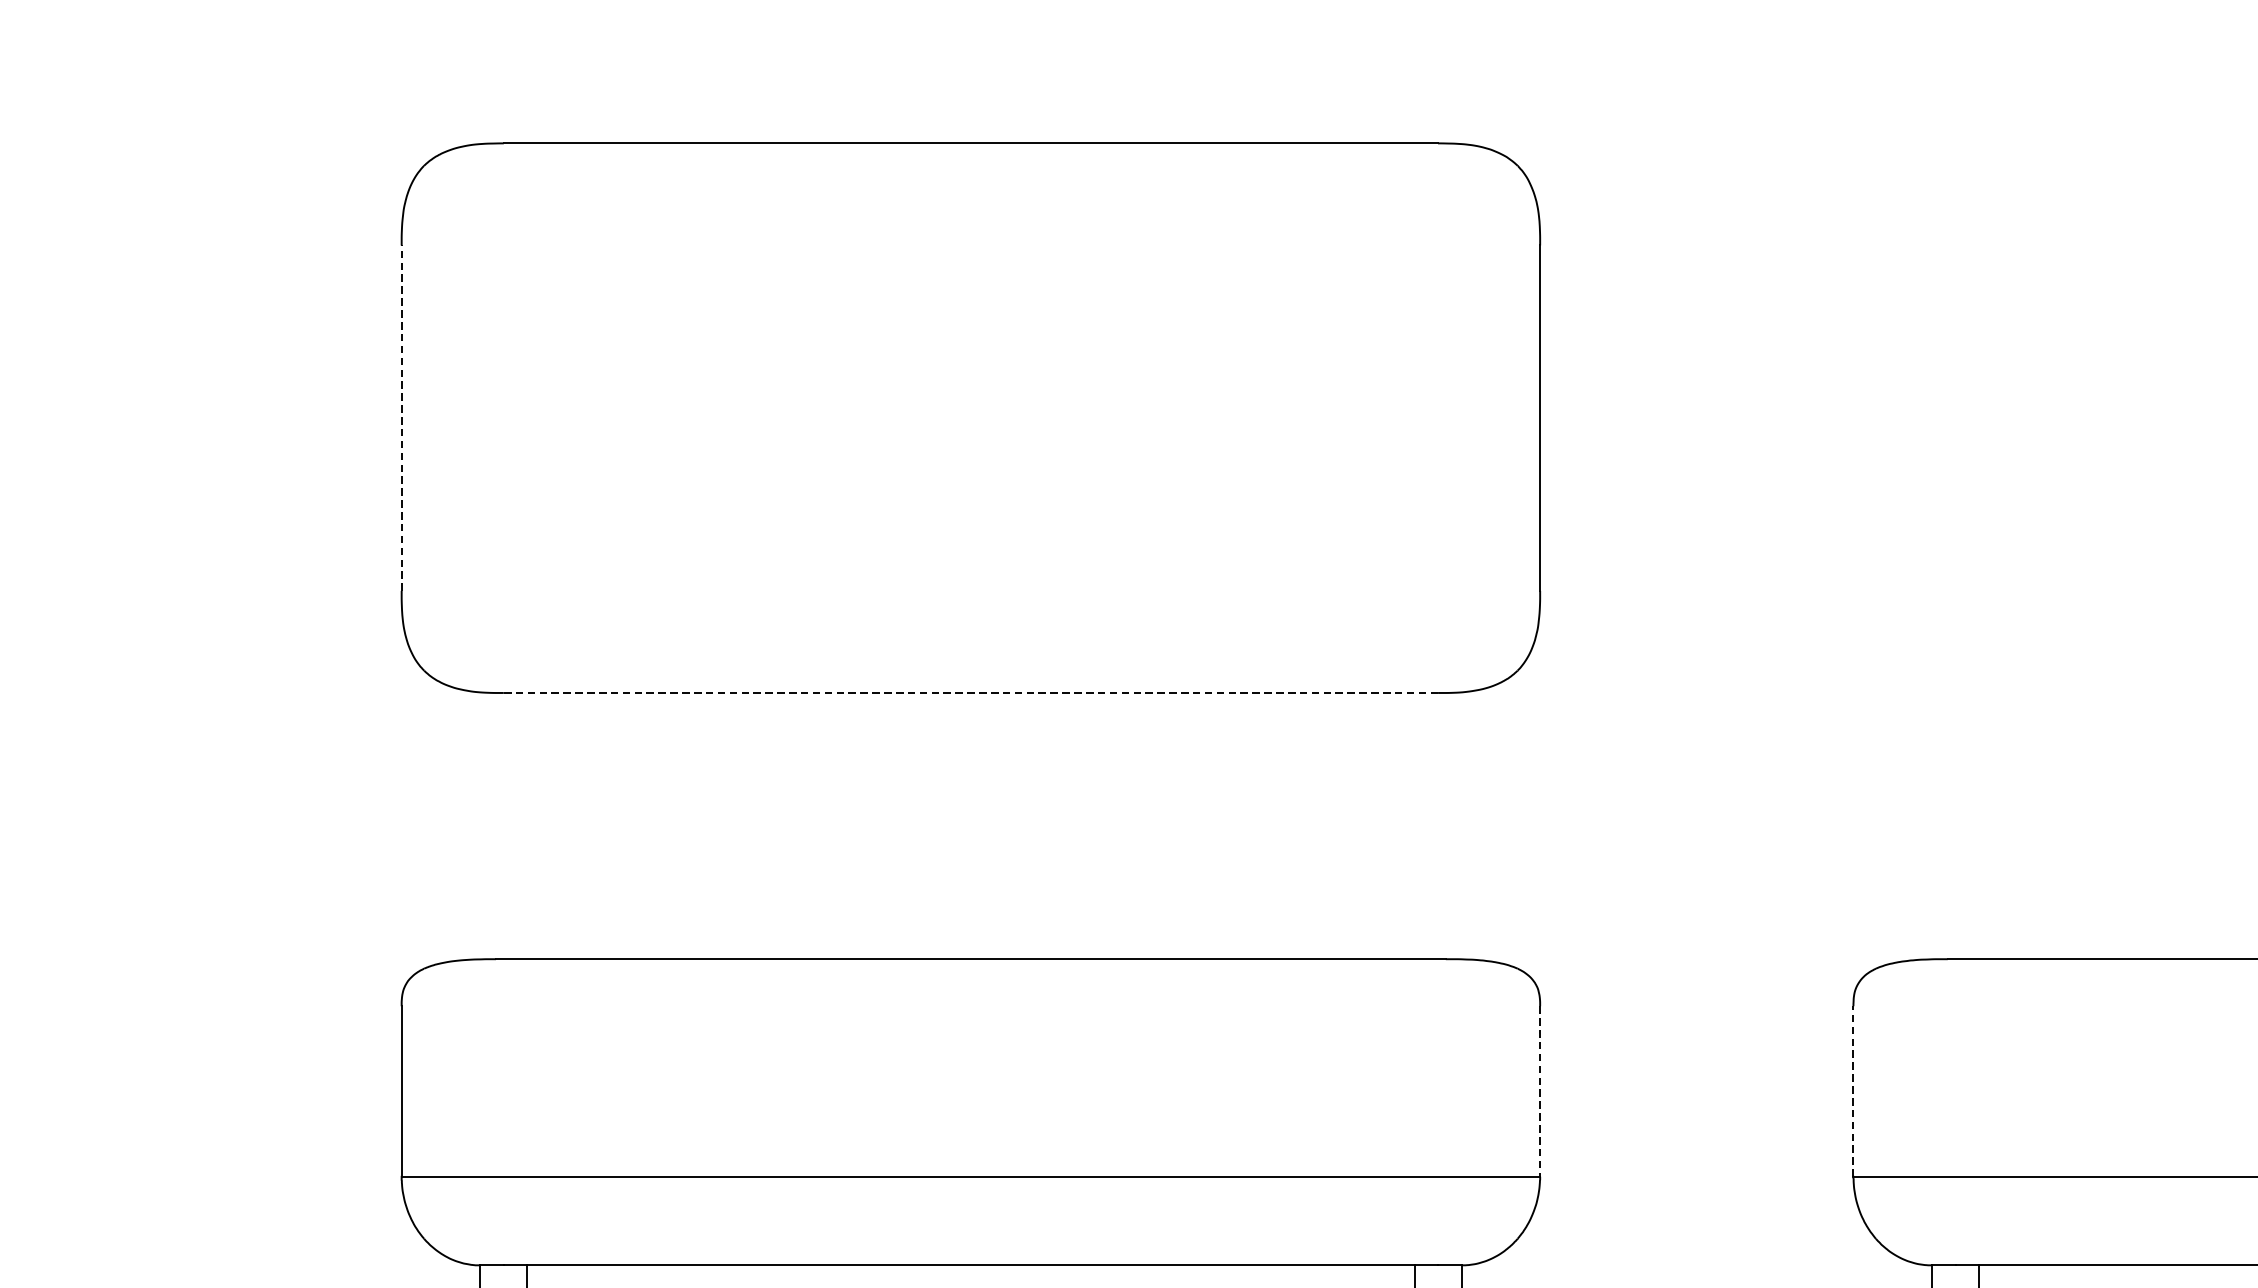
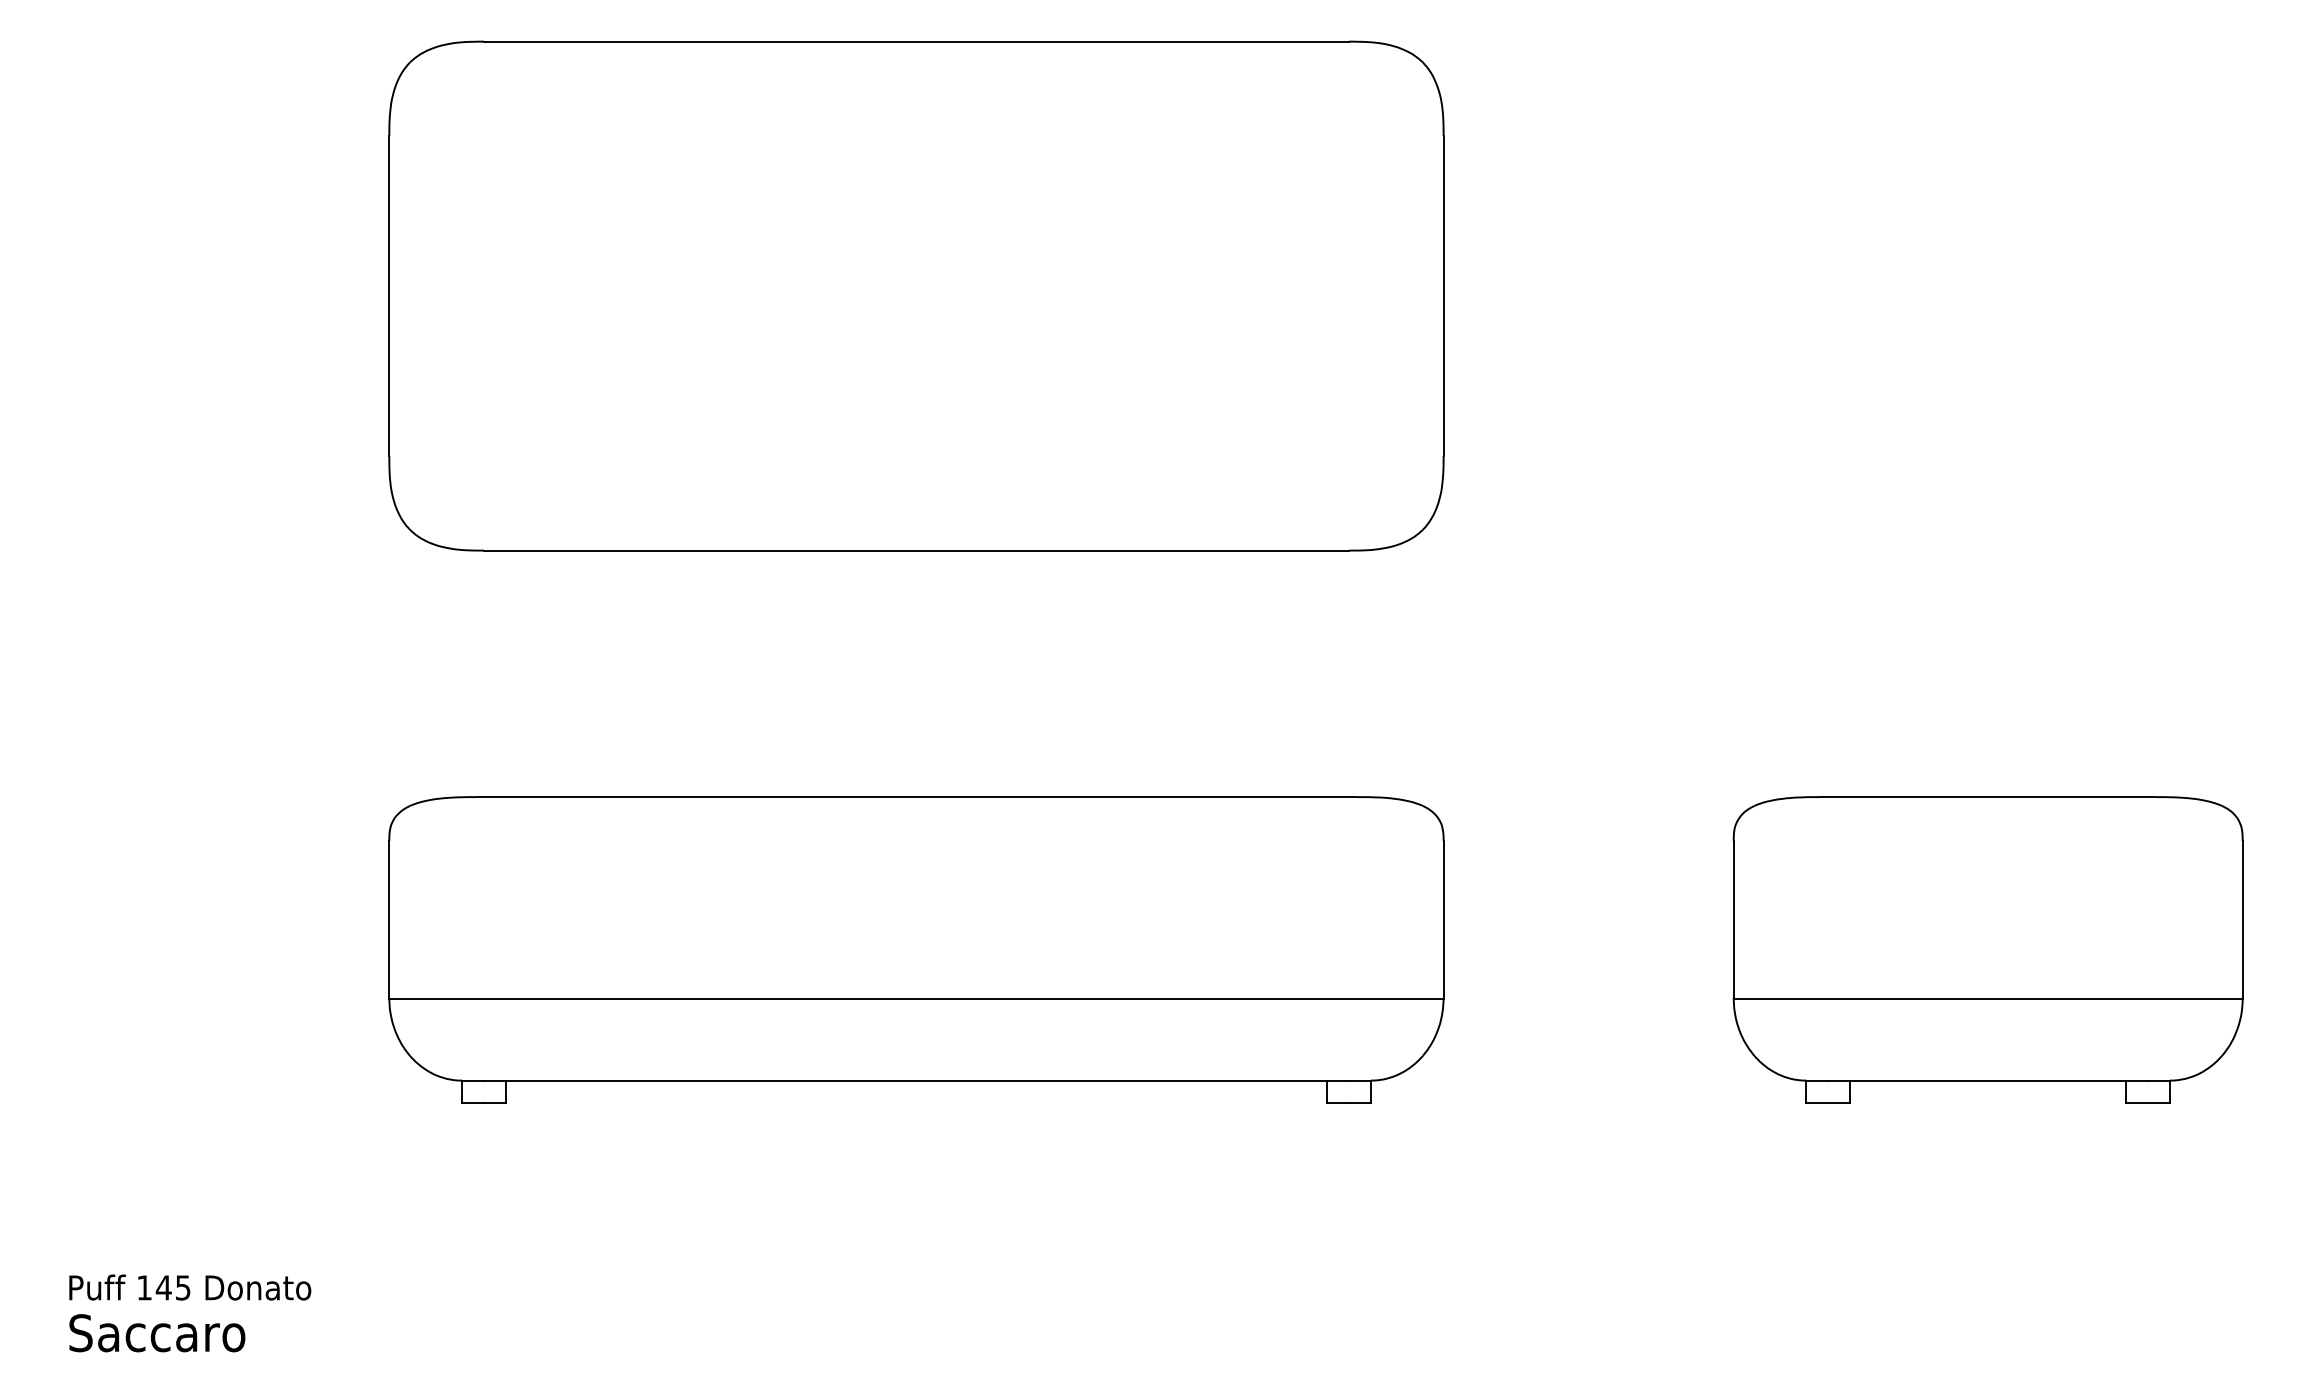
line: (401, 418) -> (389, 296), dashed -> solid
line: (970, 692) -> (916, 550), dashed -> solid
line: (1540, 1091) -> (1443, 919), dashed -> solid
line: (1853, 1091) -> (1733, 919), dashed -> solid

